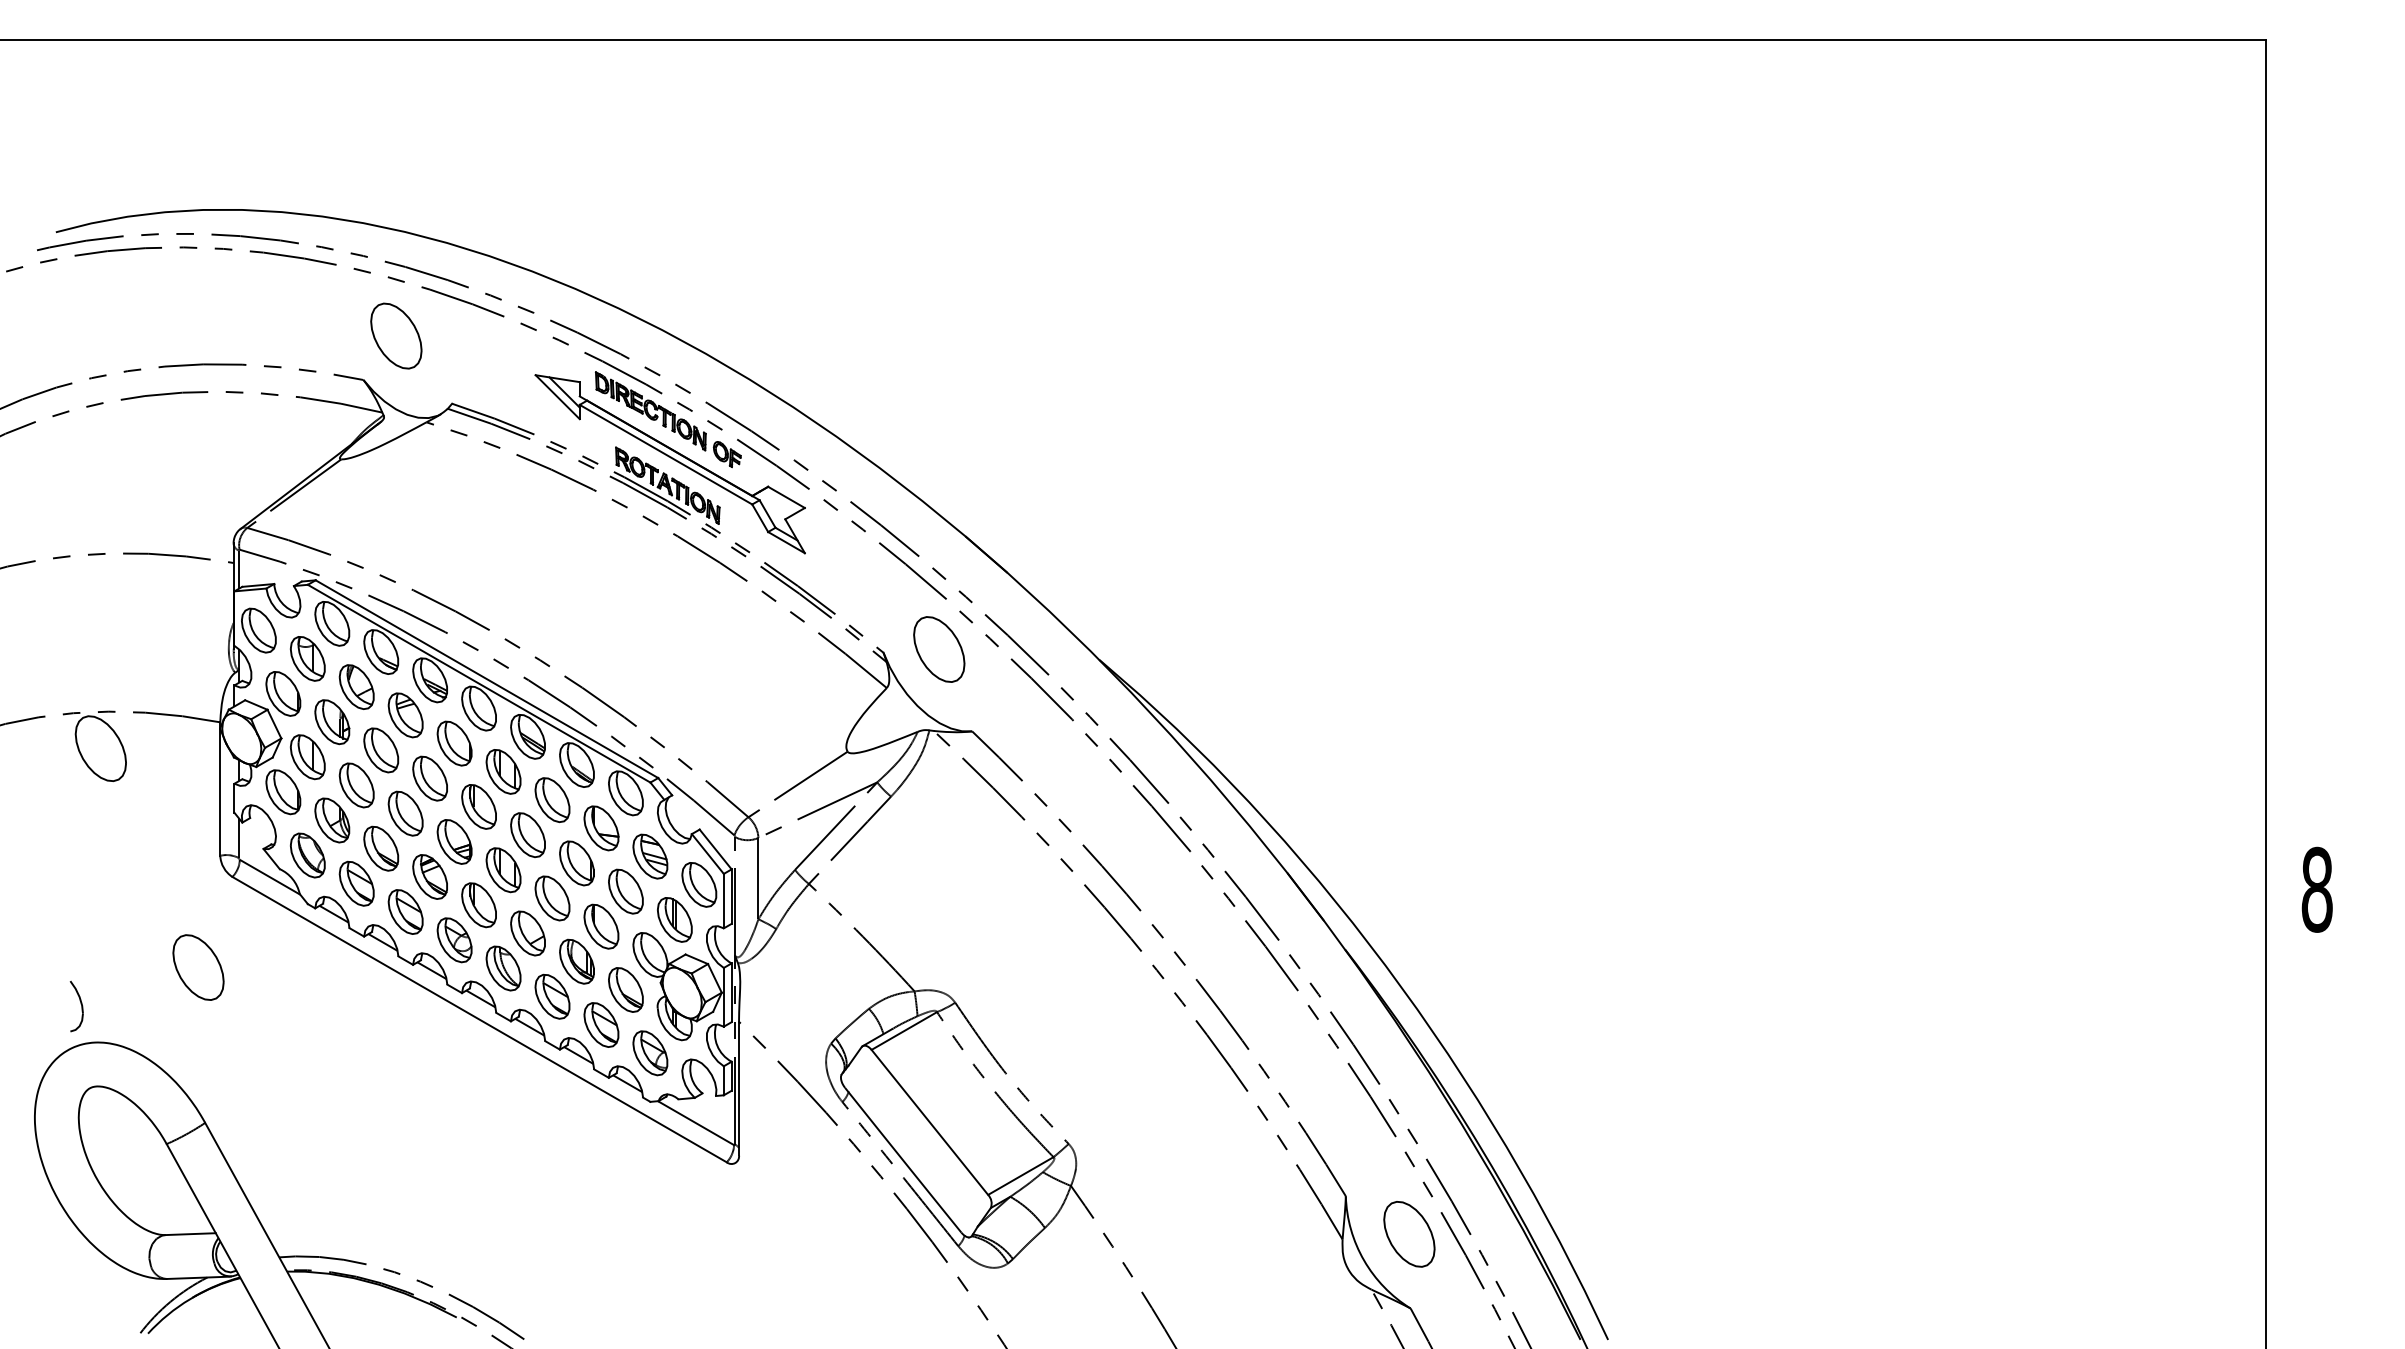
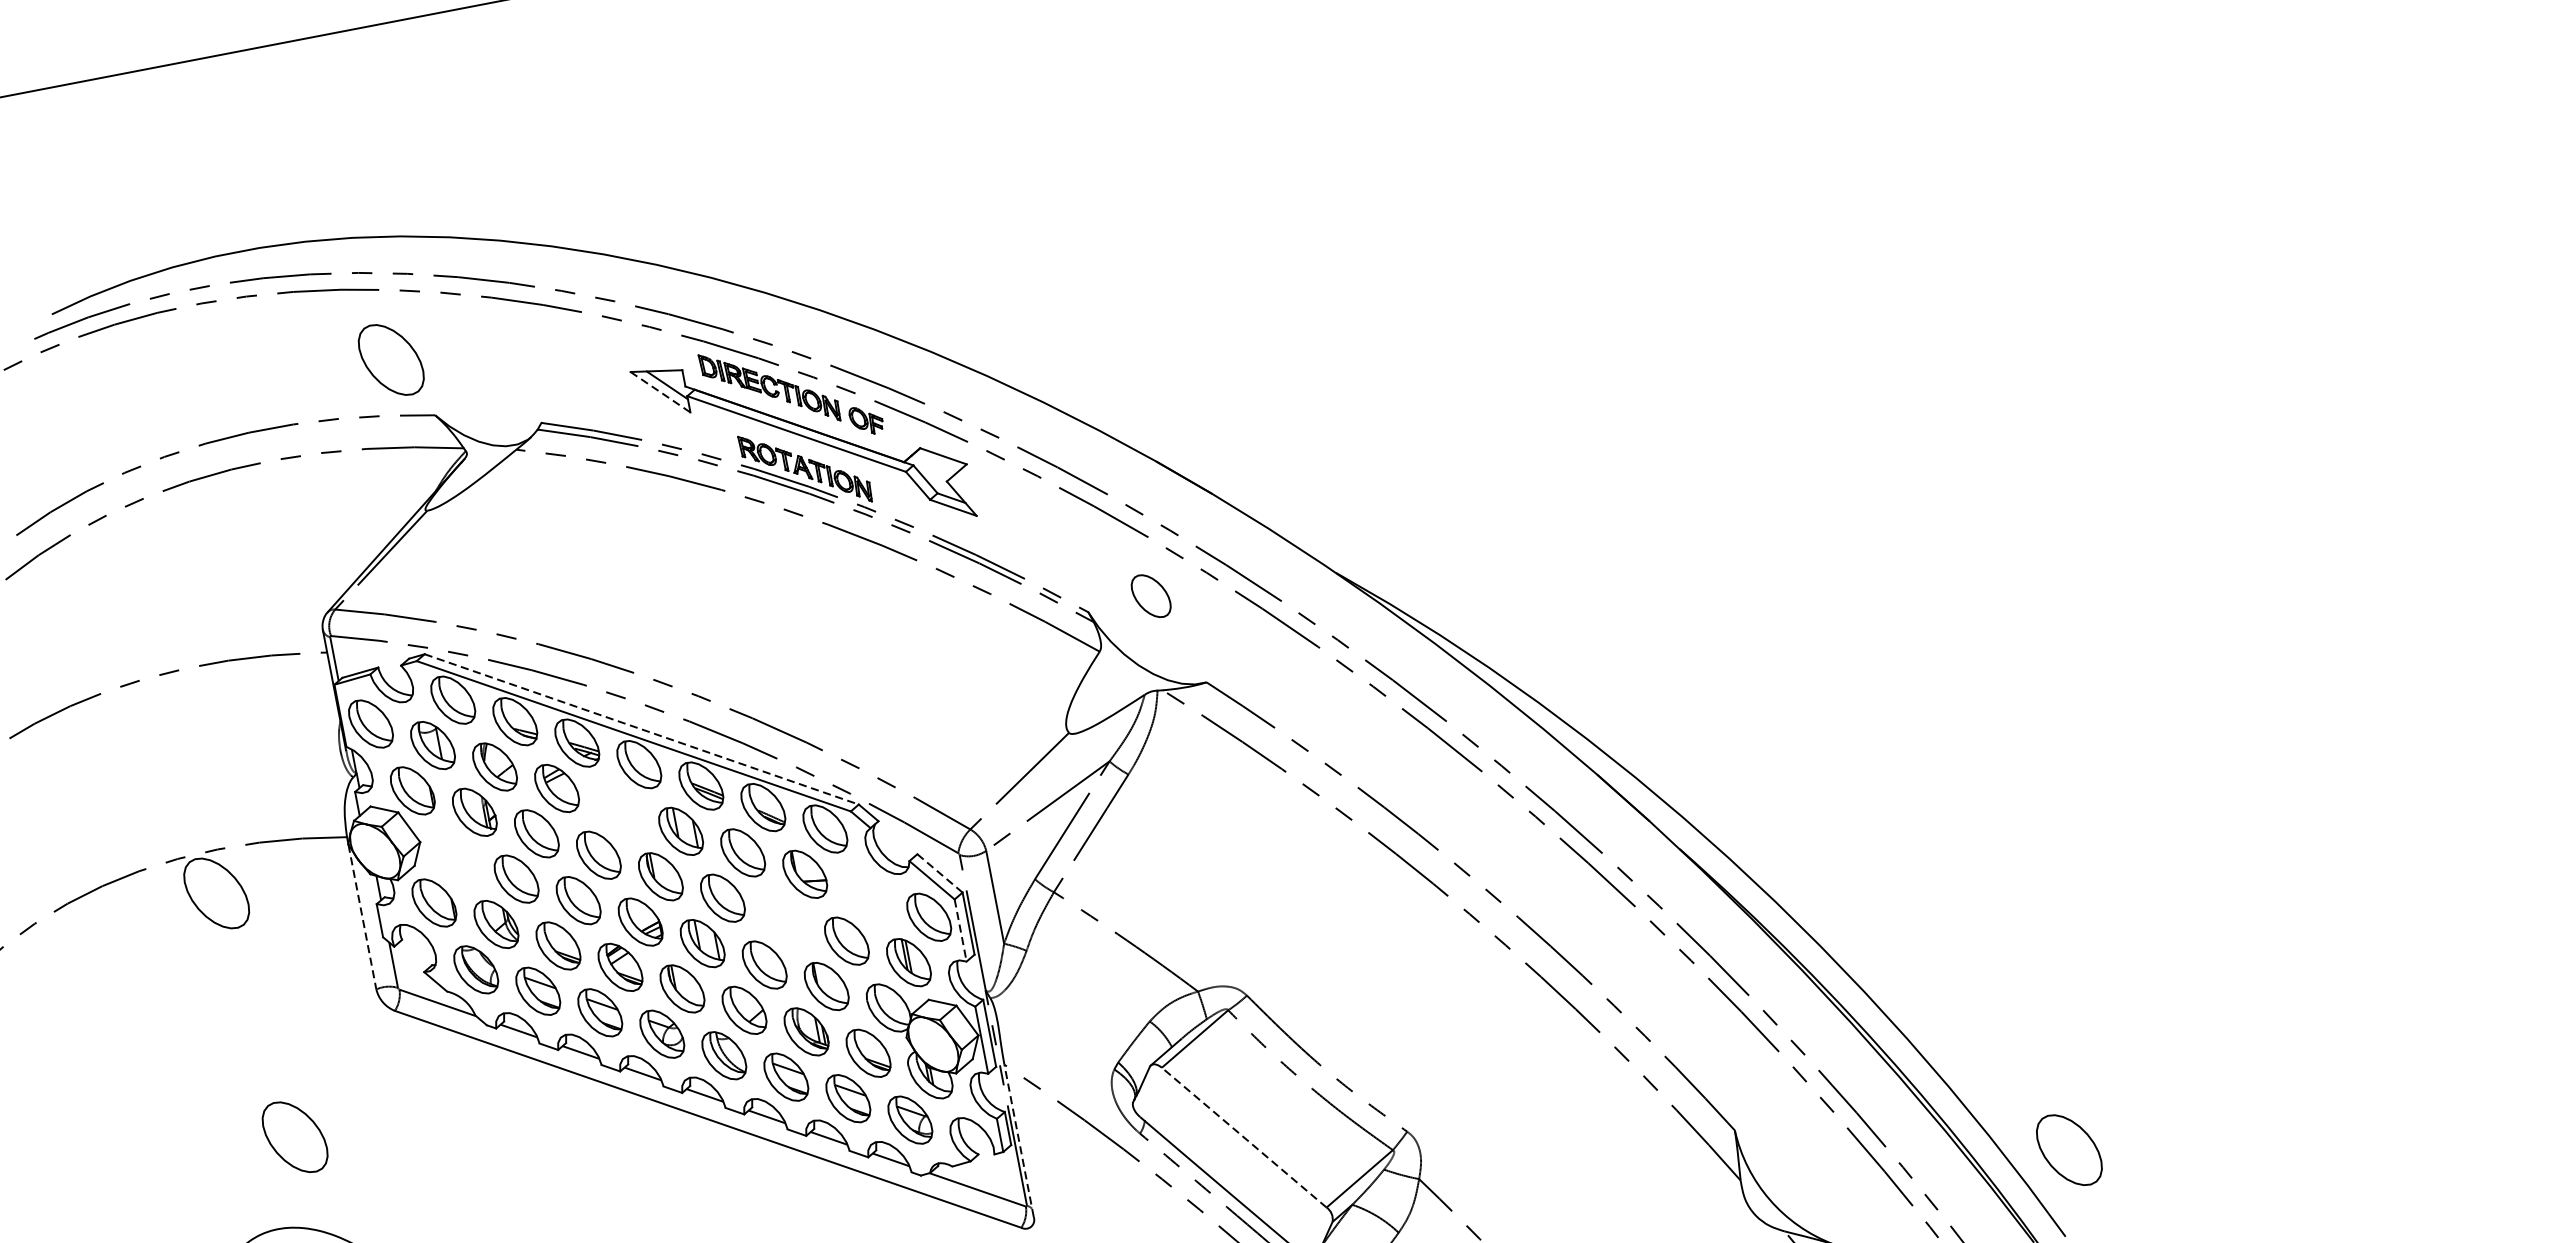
part: (396, 335) -> (391, 359), moved
line: (558, 397) -> (661, 392), solid -> dashed
part: (939, 649) -> (1151, 596), size x0.6
line: (486, 679) -> (641, 729), solid -> dashed
part: (454, 743) -> (618, 809), removed
part: (307, 757) -> (454, 858), removed
line: (220, 792) -> (362, 917), solid -> dashed
line: (715, 849) -> (939, 873), solid -> dashed
part: (650, 856) -> (867, 895), removed
part: (576, 863) -> (784, 919), removed
line: (723, 901) -> (960, 931), solid -> dashed
part: (198, 967) -> (295, 1137), moved
part: (76, 1006) -> (245, 1192), removed
line: (739, 1088) -> (1019, 1140), solid -> dashed
line: (929, 1122) -> (1243, 1137), solid -> dashed
part: (1409, 1234) -> (2069, 1150), moved

